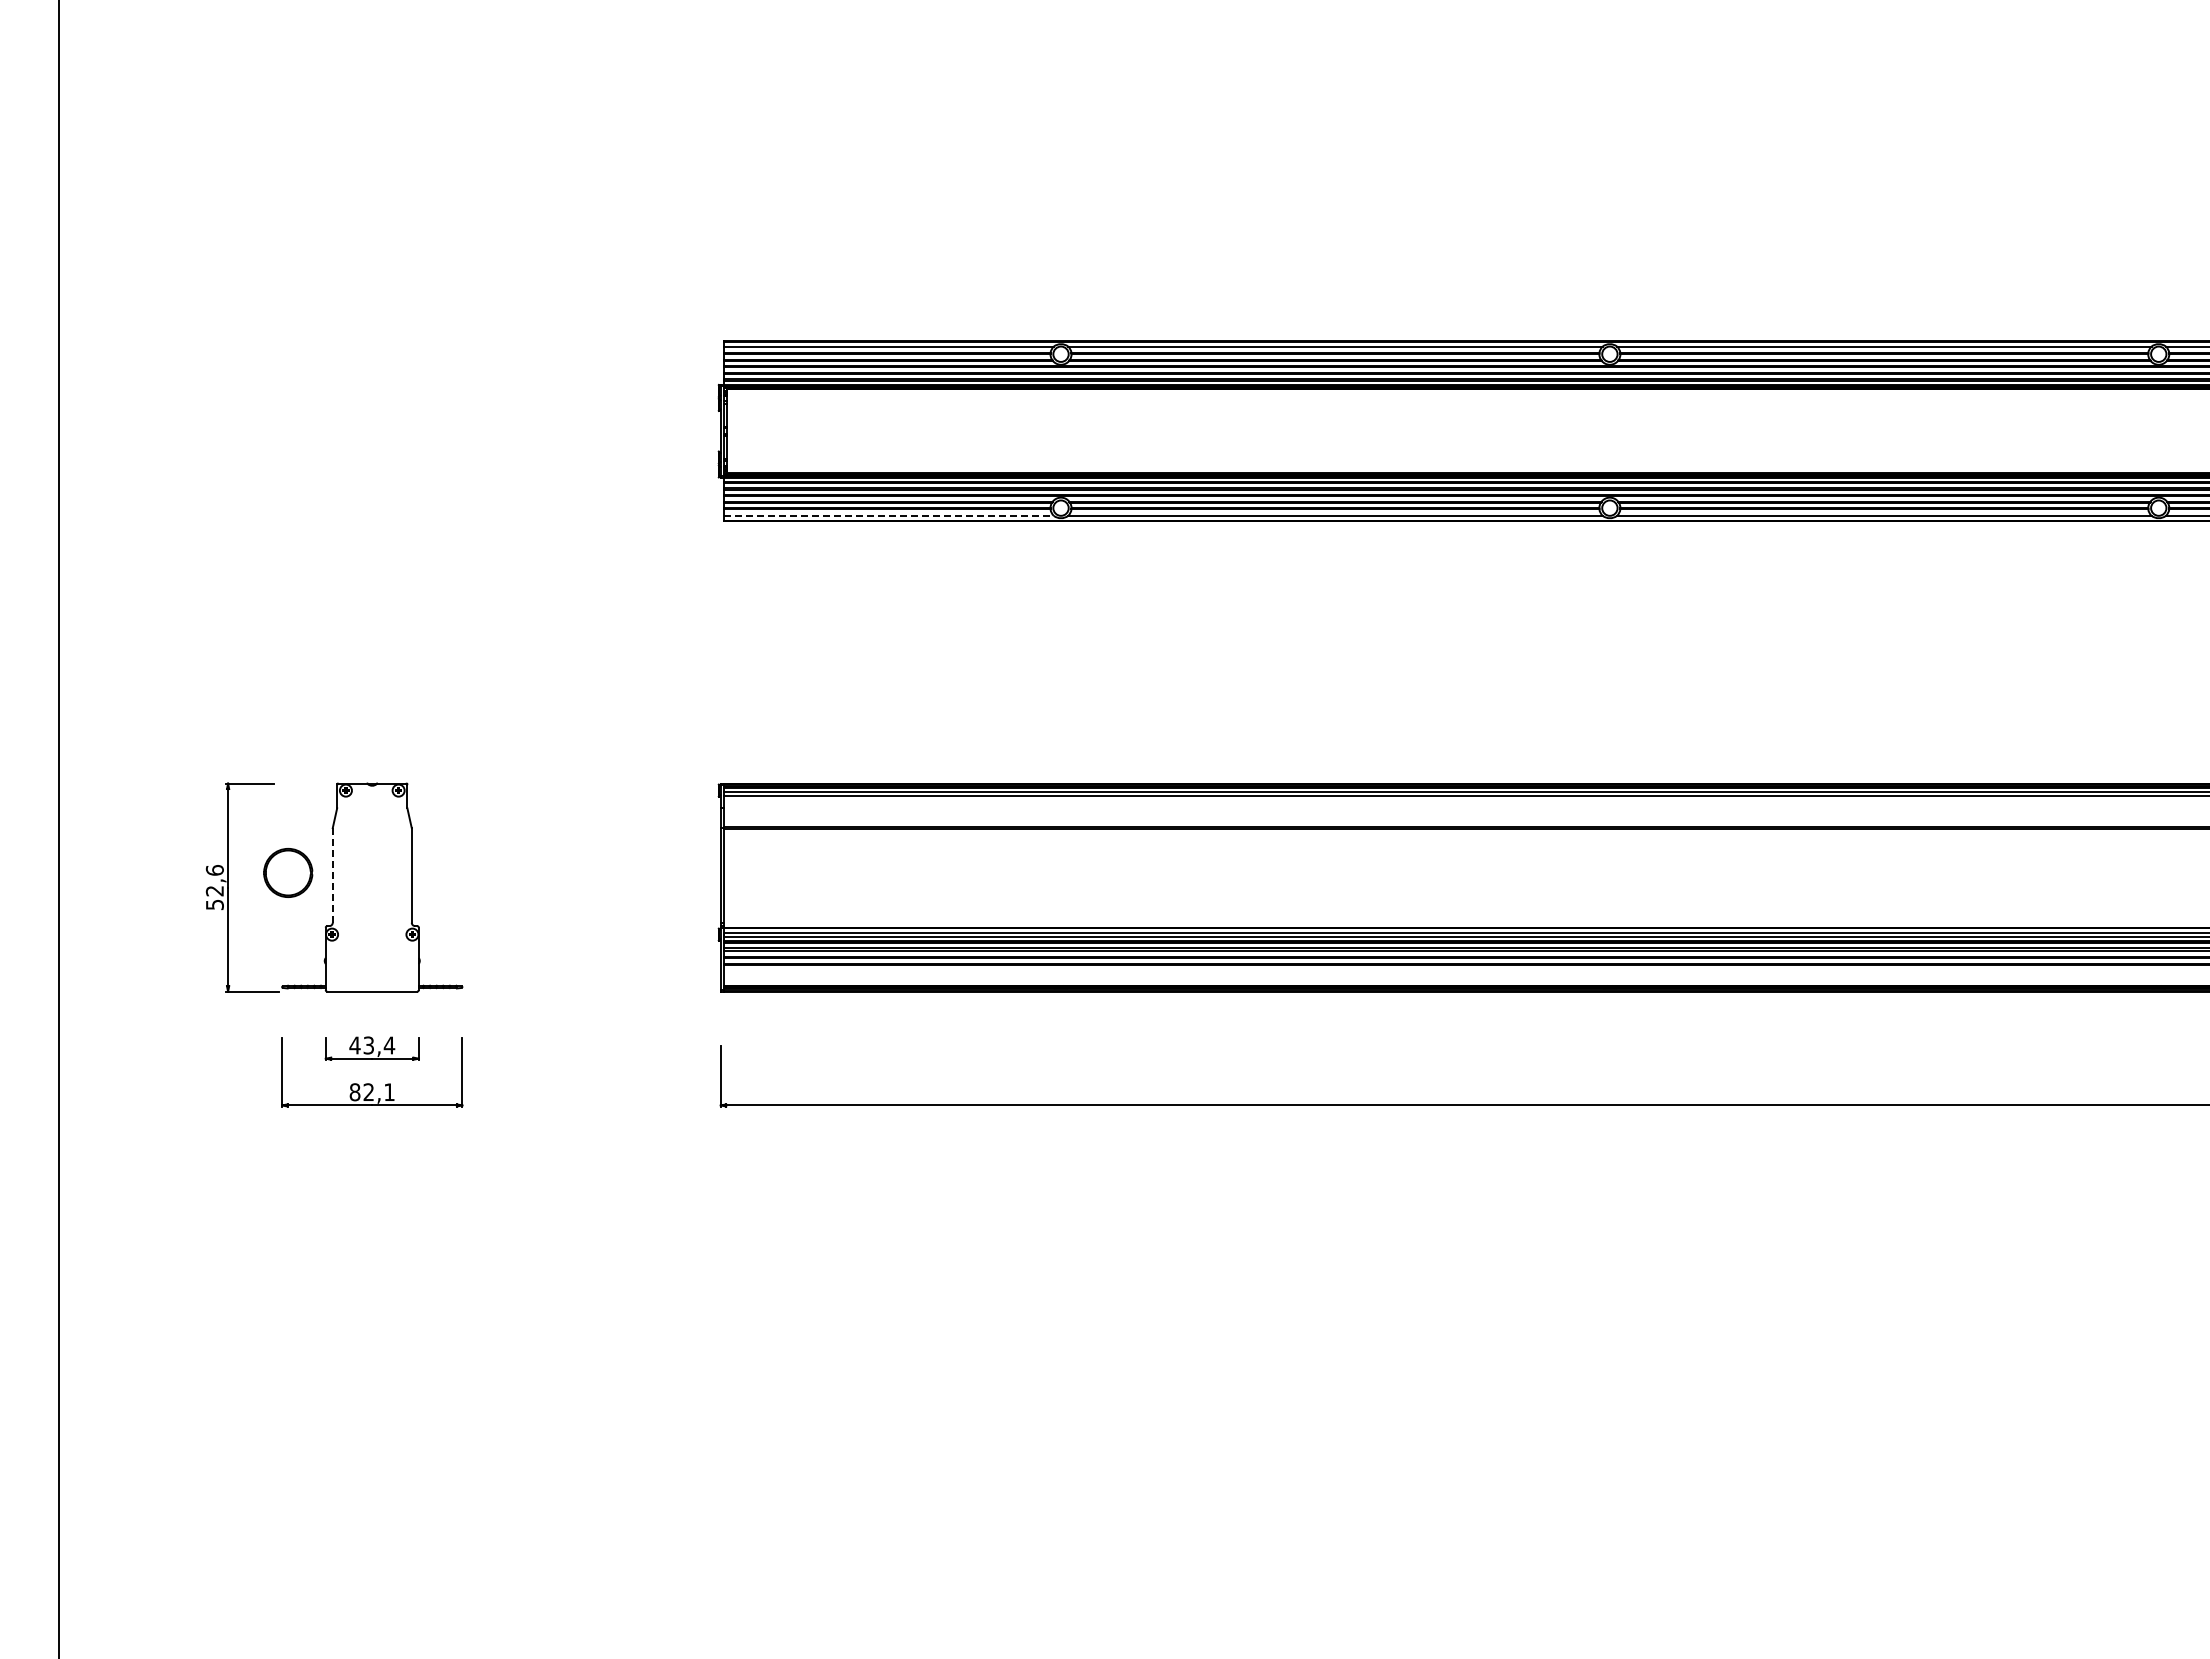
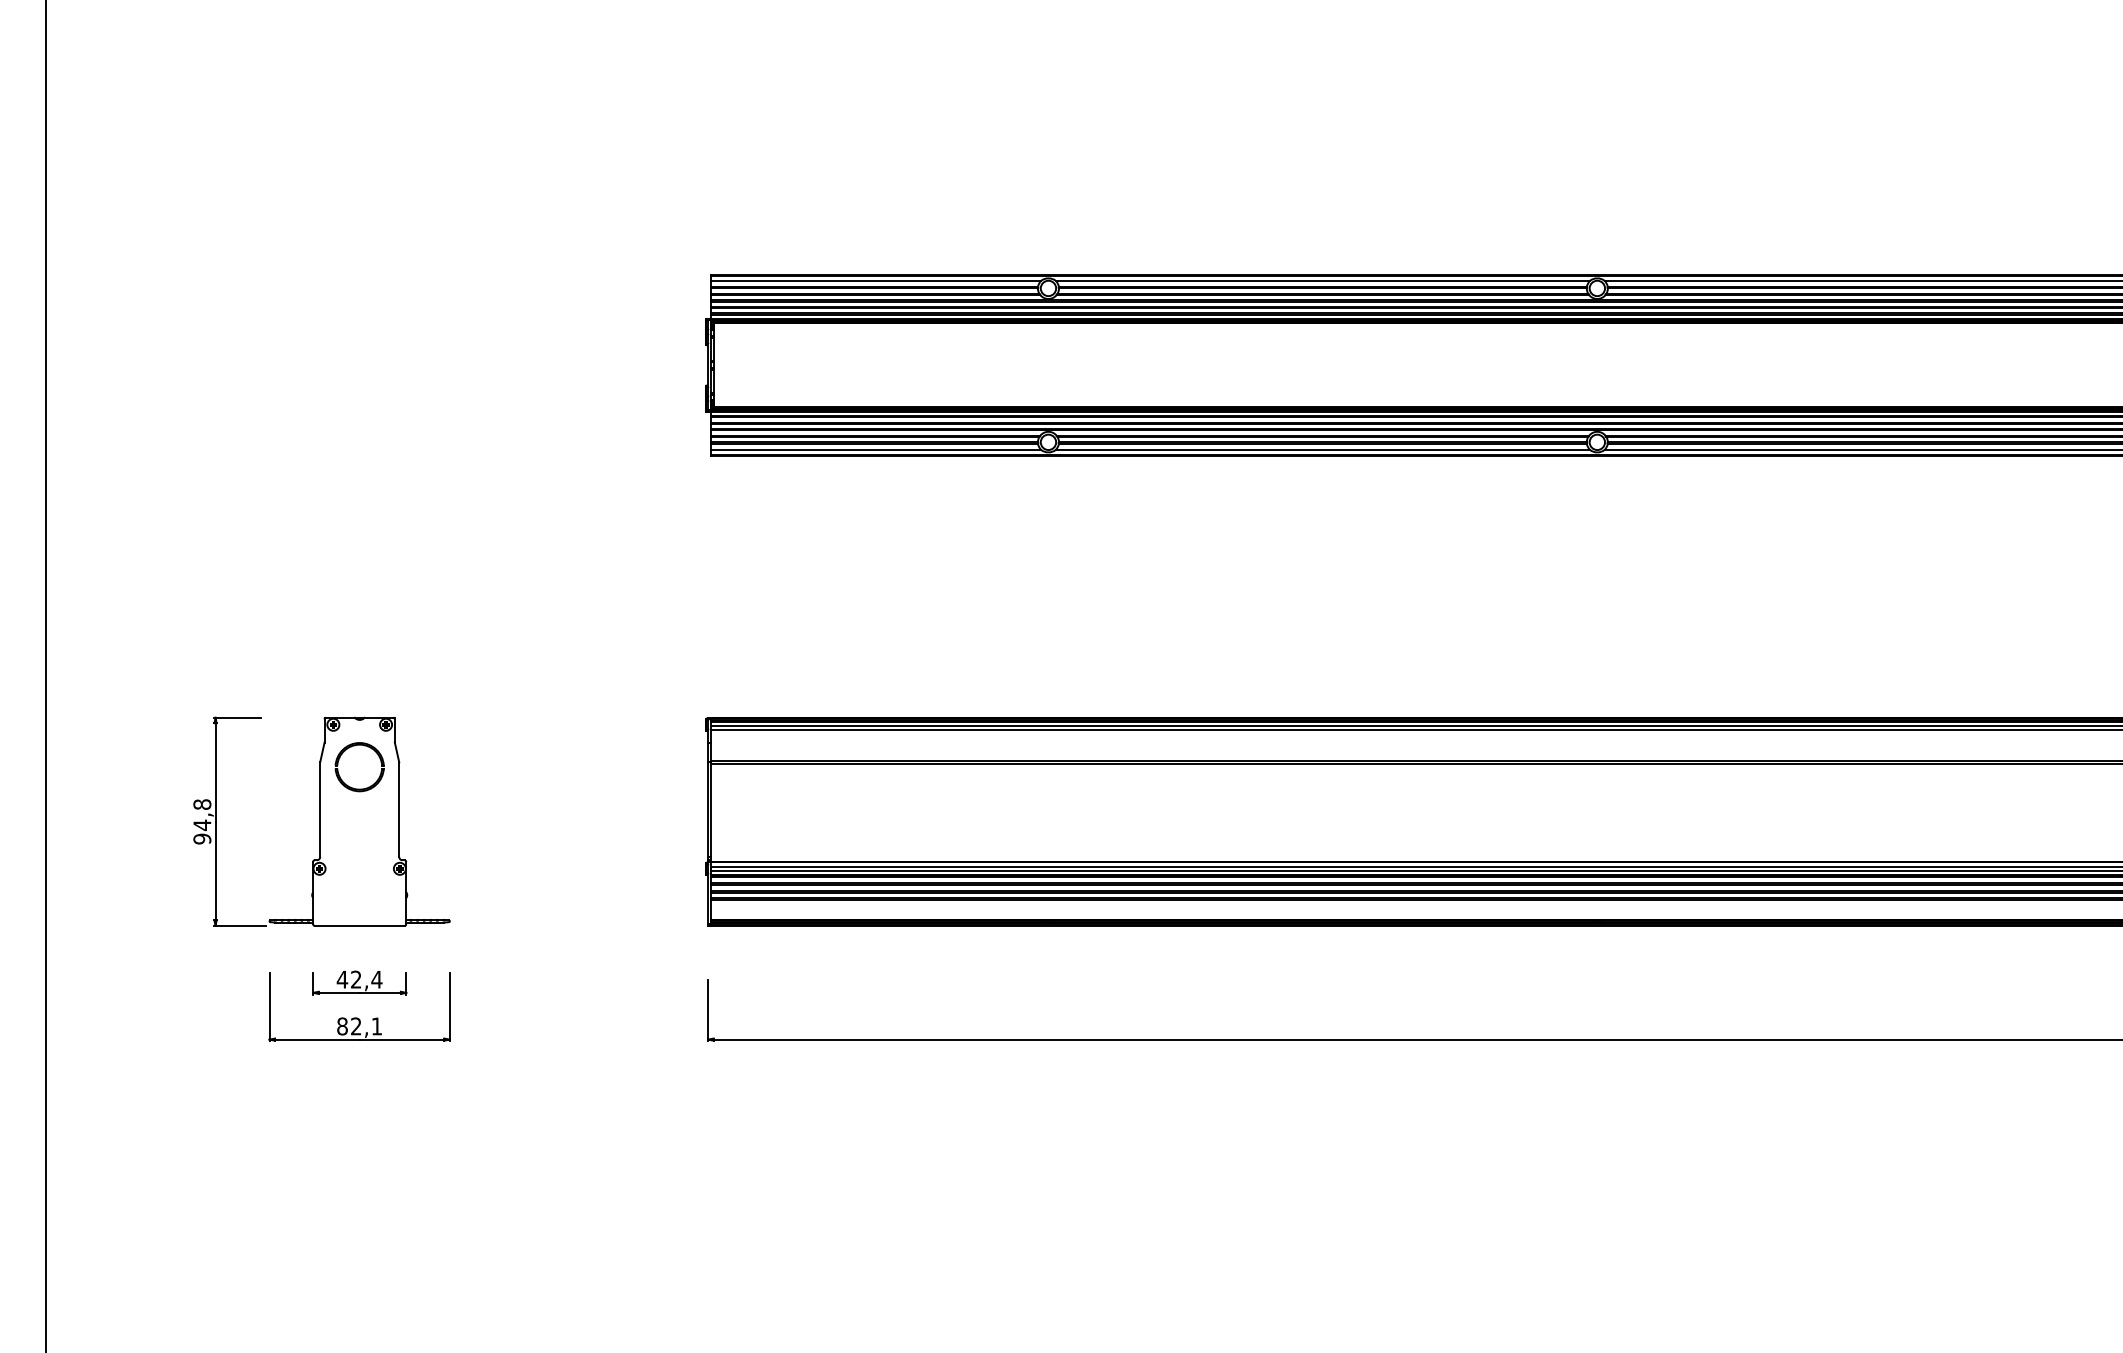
line: (888, 515) -> (875, 449), dashed -> solid
part: (288, 872) -> (359, 766), moved
line: (332, 874) -> (319, 808), dashed -> solid
text: (214, 887) -> (201, 821), 52,6 -> 94,8
text: (368, 1045) -> (355, 979), 43,4 -> 42,4

